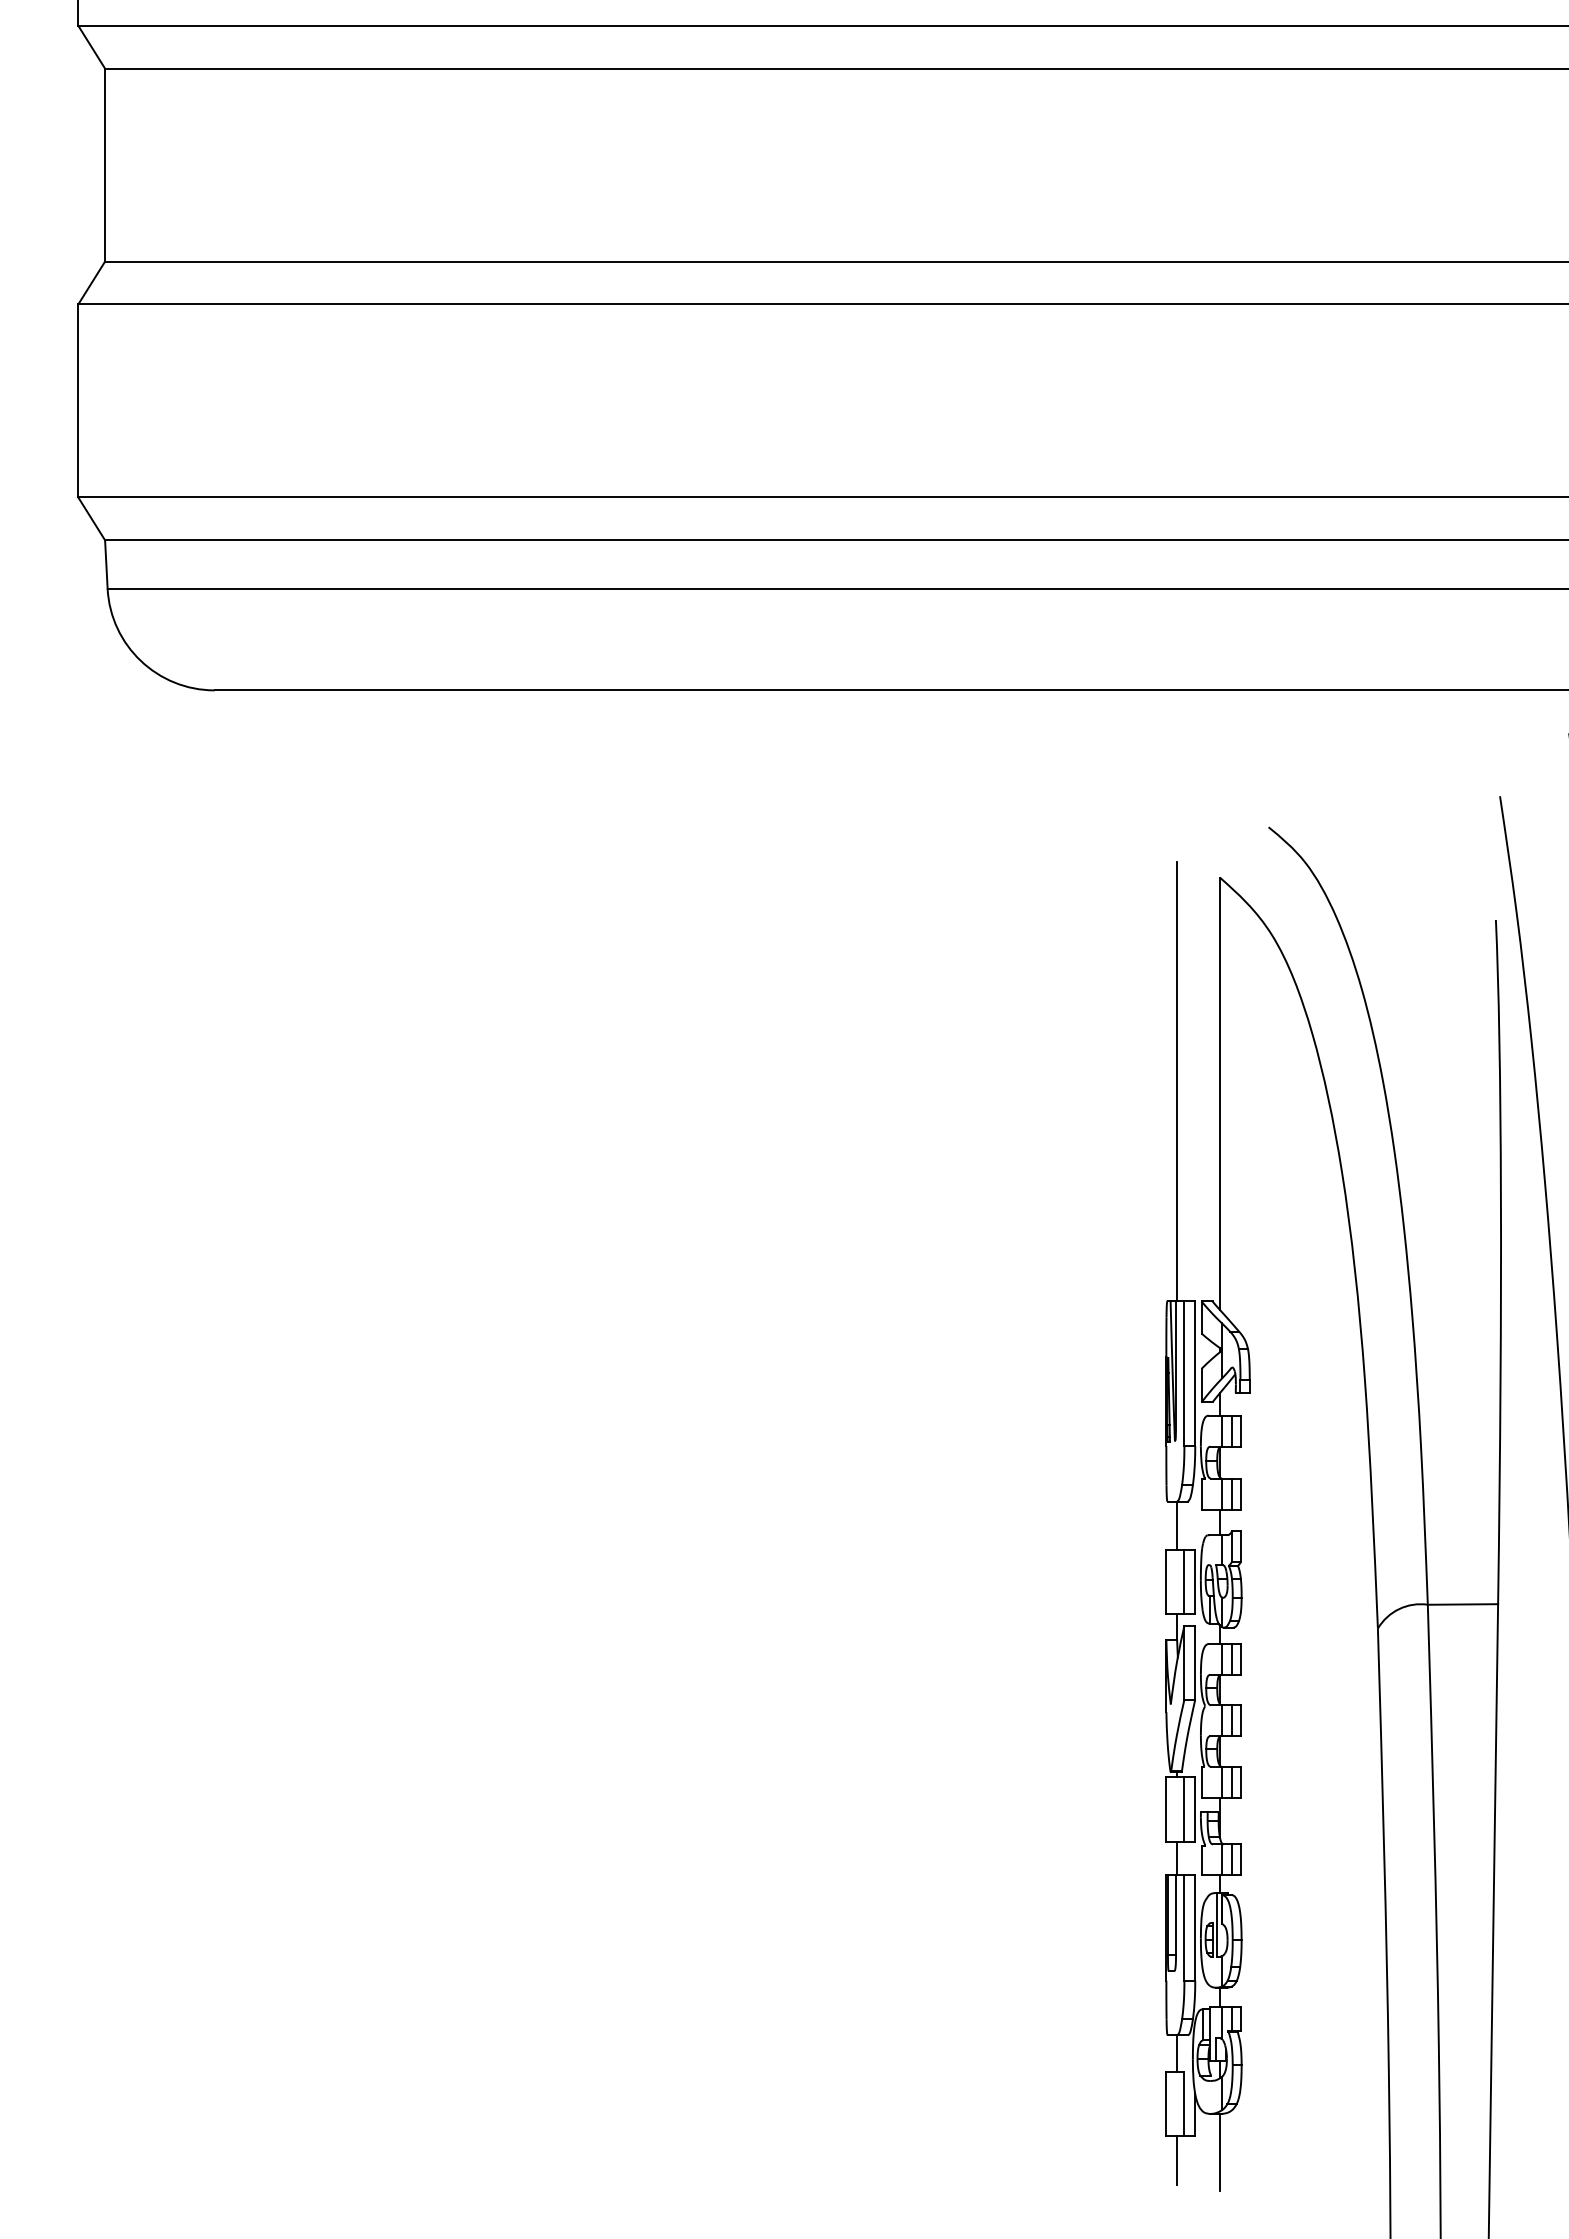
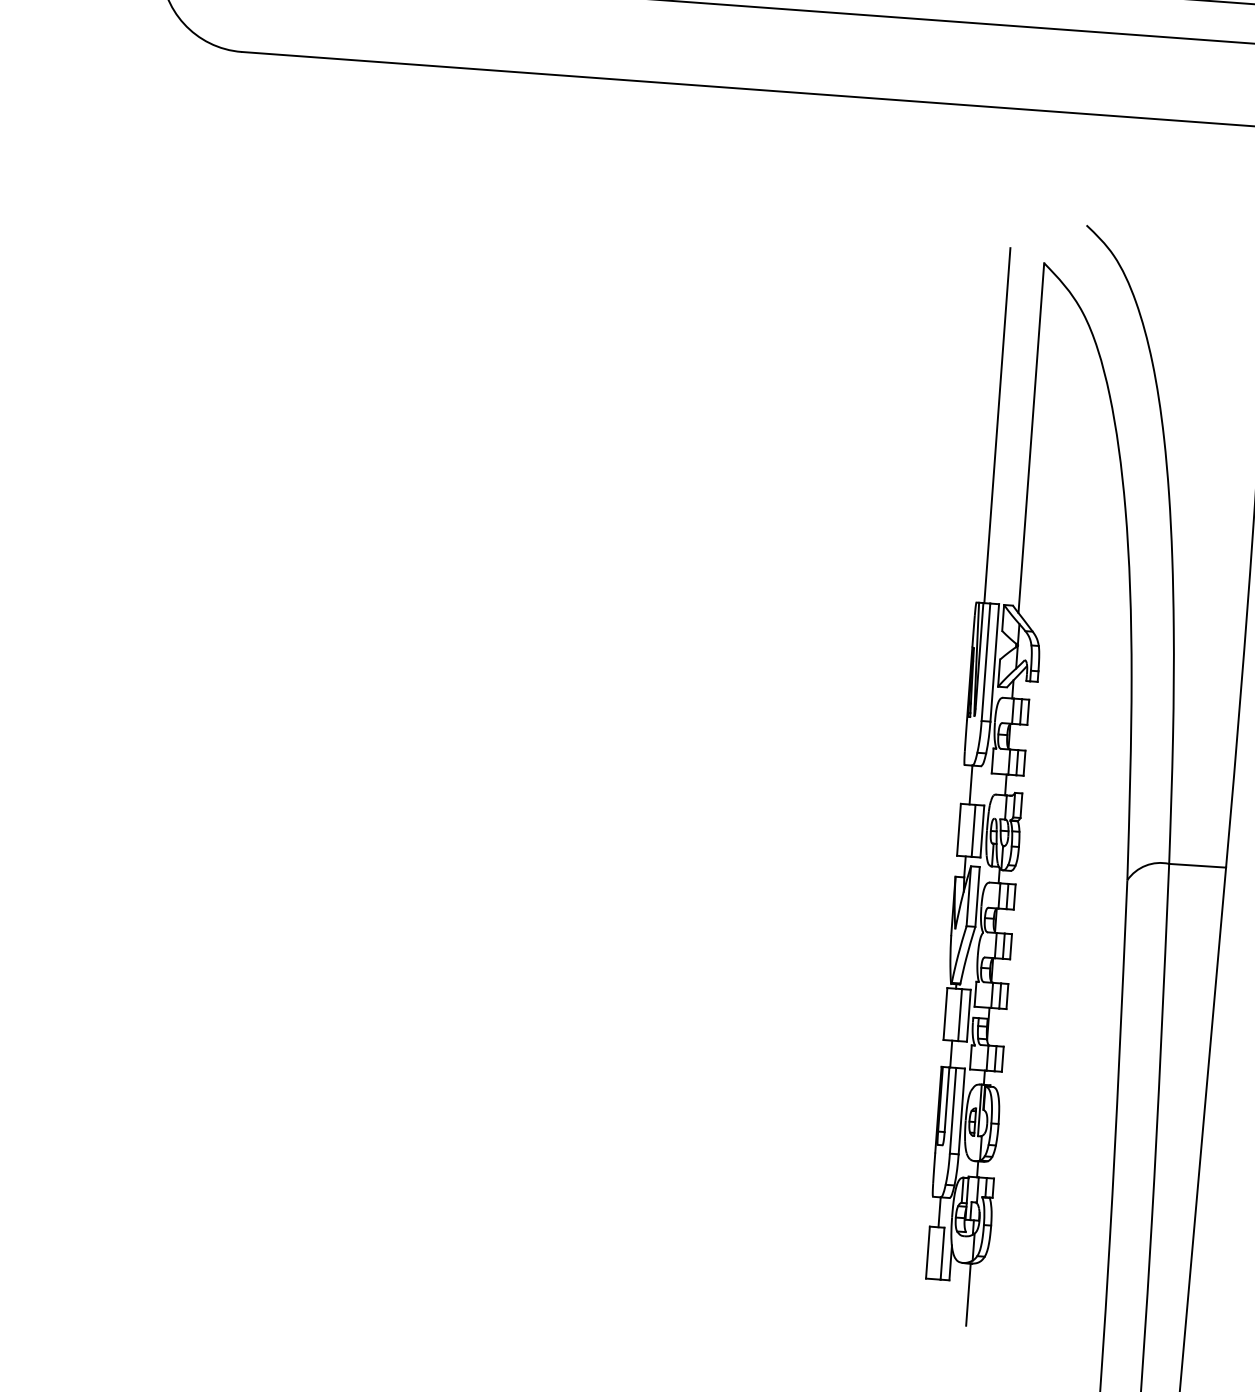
line: (1177, 2160) -> (933, 1298), removed

